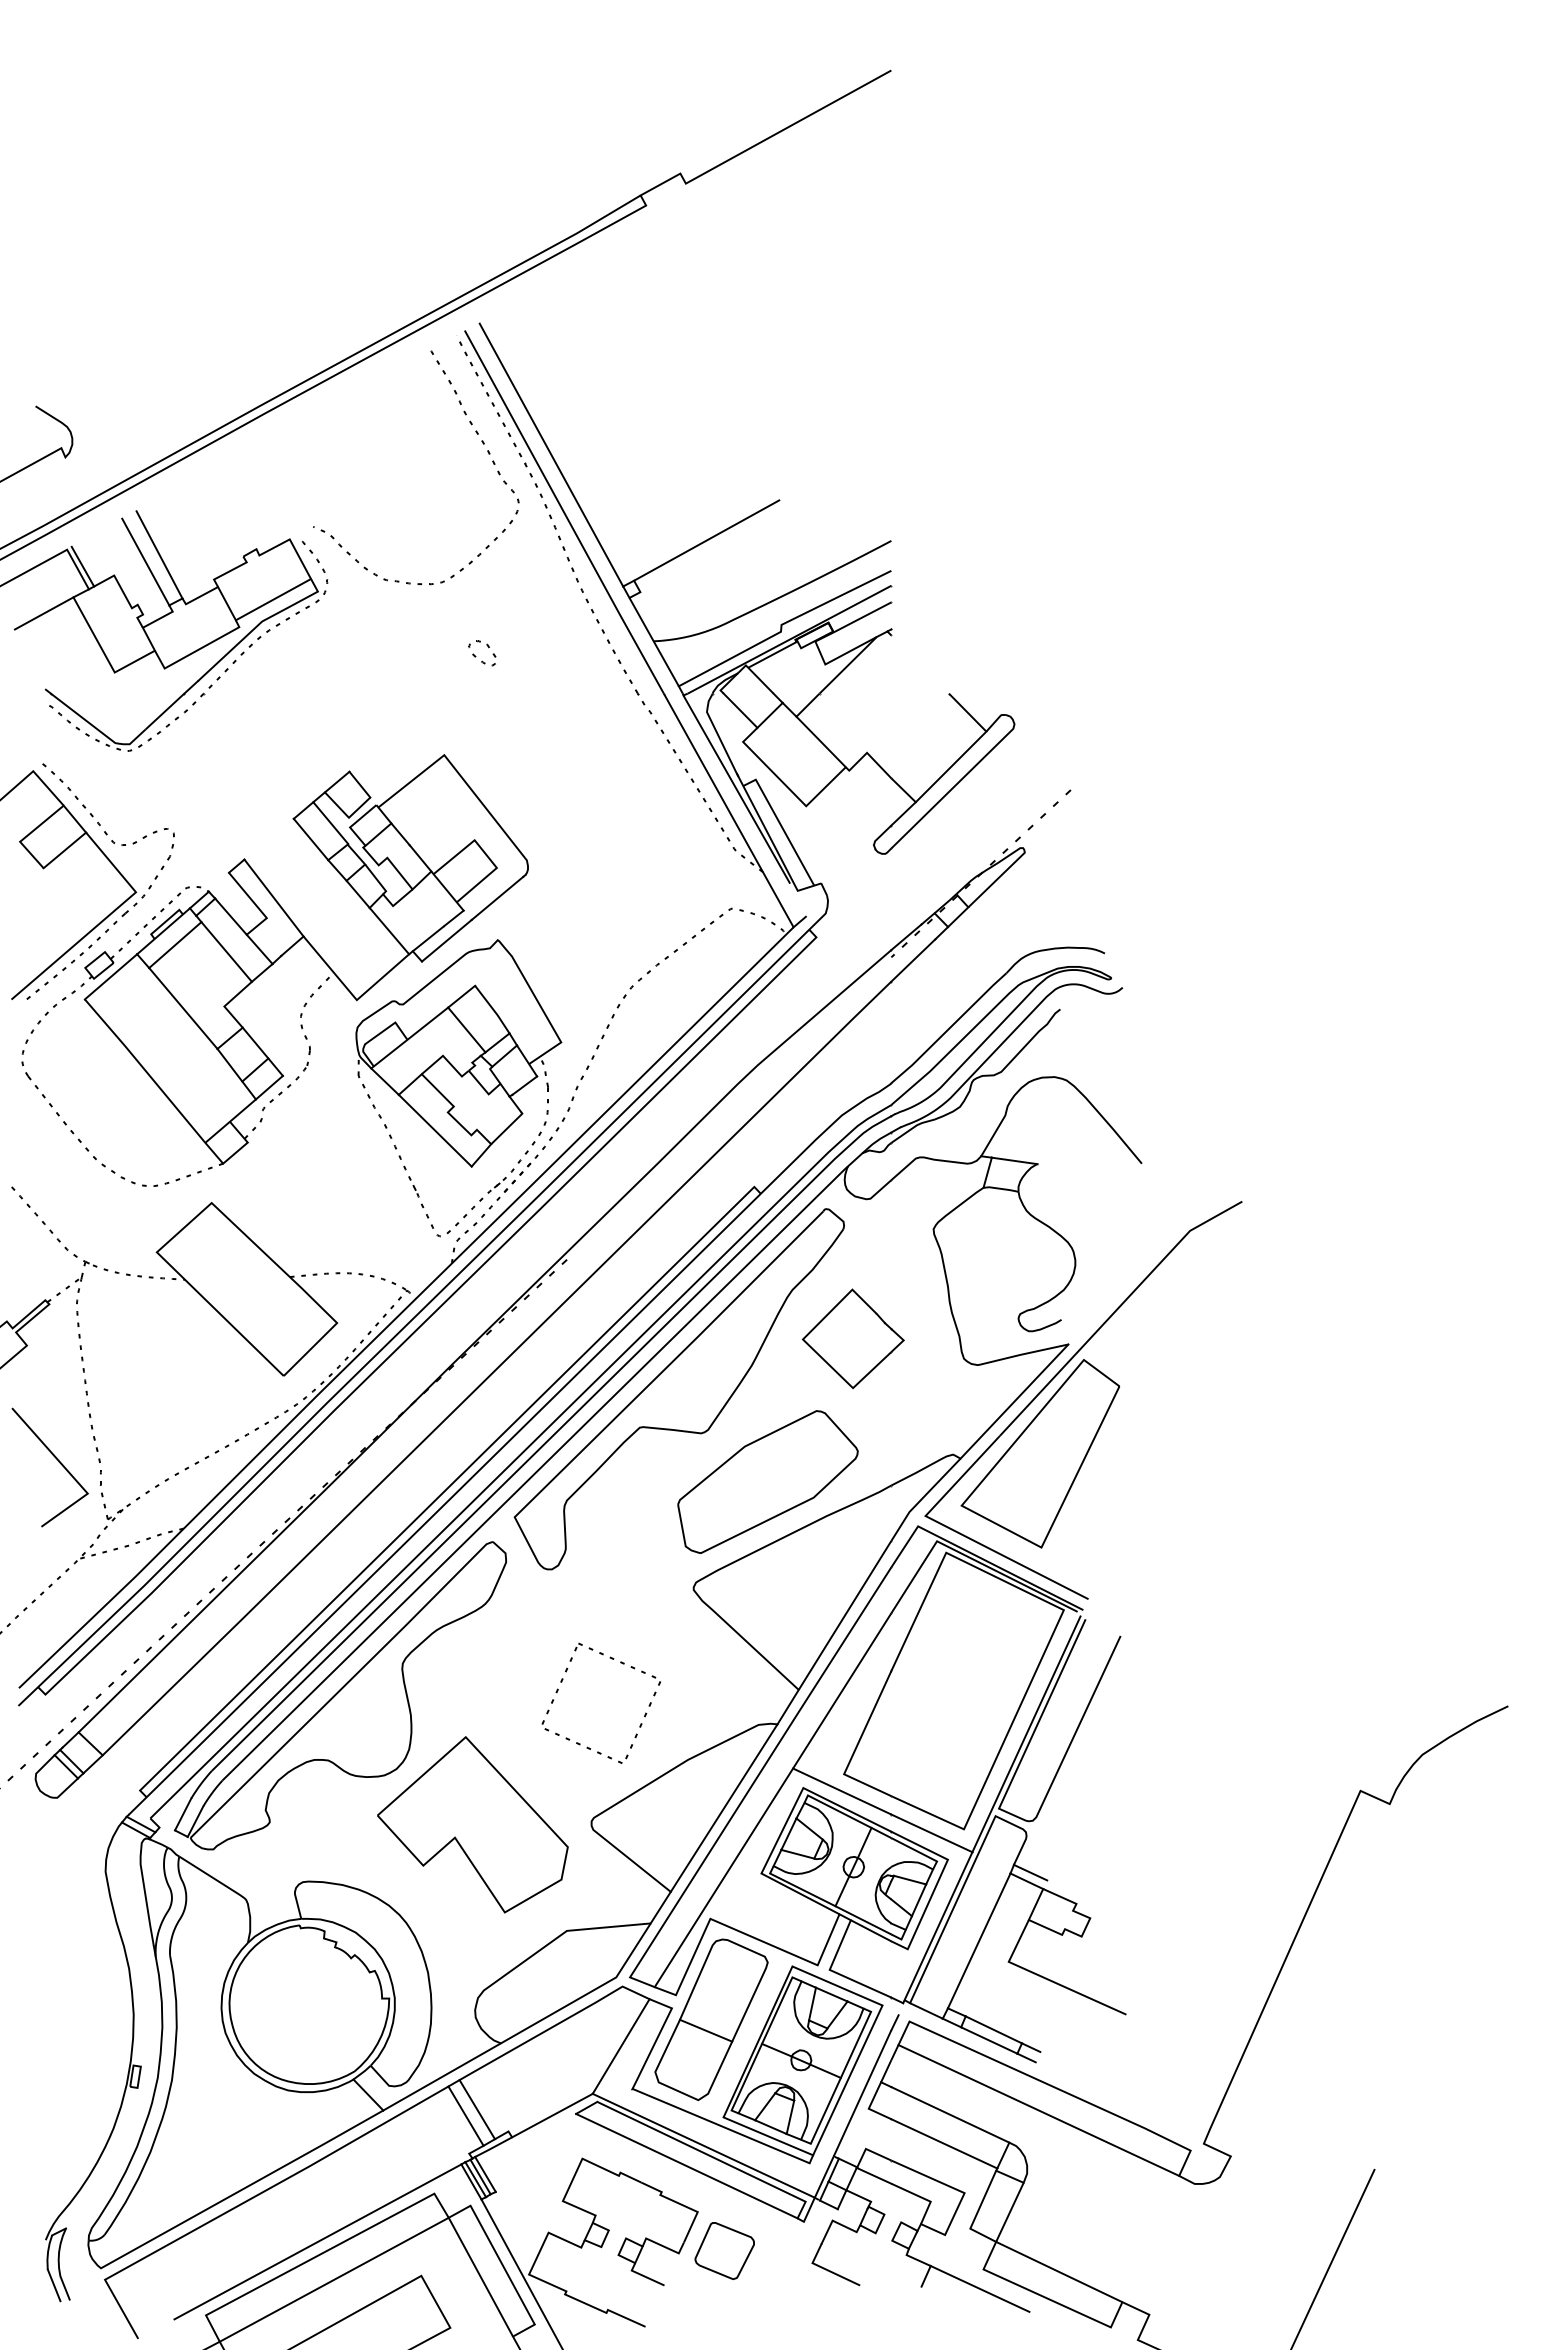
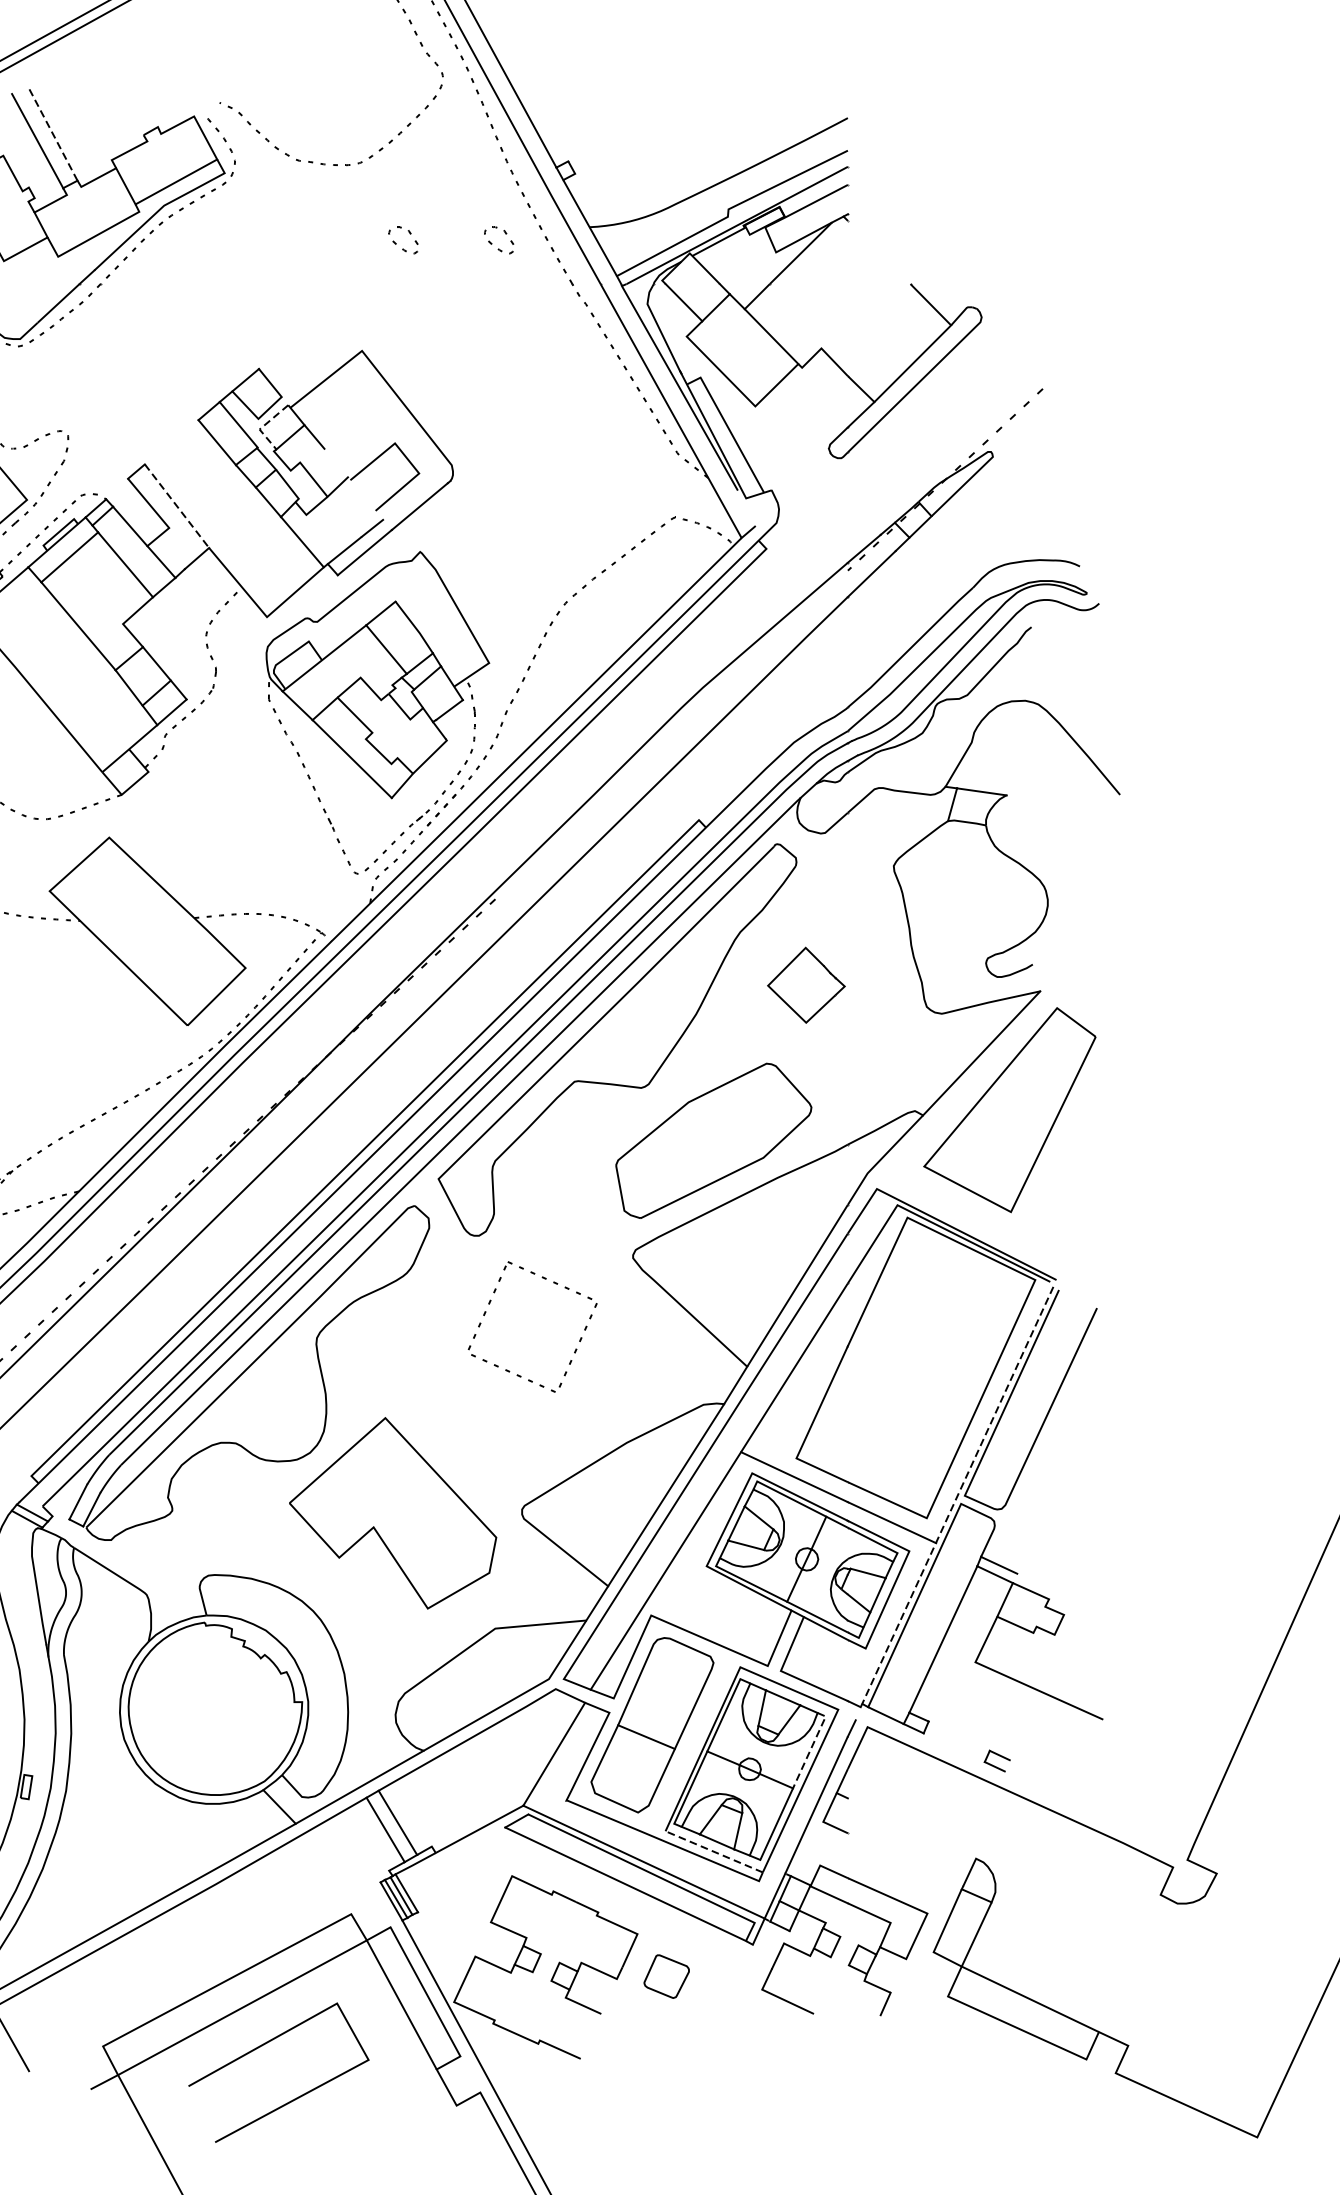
line: (706, 540) -> (646, 117), removed
line: (159, 554) -> (52, 132), solid -> dashed
part: (564, 656) -> (492, 243), added
line: (353, 824) -> (263, 426), solid -> dashed
line: (436, 877) -> (353, 483), removed
line: (274, 898) -> (177, 506), solid -> dashed
part: (852, 1338) -> (805, 984), size x0.7
part: (1058, 1374) -> (1029, 1023), removed
part: (562, 1681) -> (490, 1303), moved
line: (991, 1809) -> (956, 1496), solid -> dashed
line: (993, 2029) -> (958, 1735), removed
line: (857, 2040) -> (811, 1747), solid -> dashed
line: (989, 2040) -> (954, 1747), removed
line: (1038, 2110) -> (1007, 1823), removed
line: (950, 2114) -> (912, 1828), removed
line: (768, 2136) -> (714, 1852), solid -> dashed
line: (944, 2143) -> (905, 1859), removed
line: (317, 2241) -> (224, 1966), removed
part: (724, 2251) -> (666, 1977), size x0.7
line: (979, 2288) -> (943, 2017), removed

